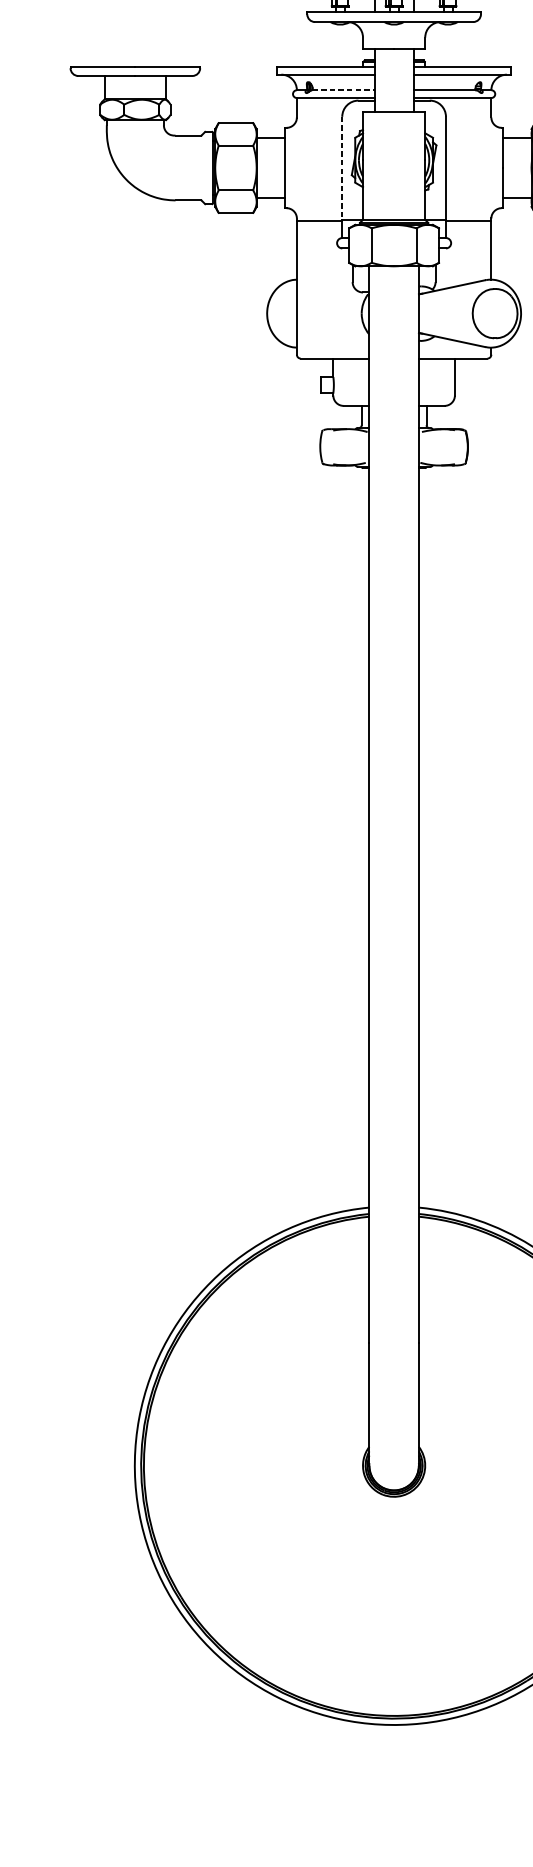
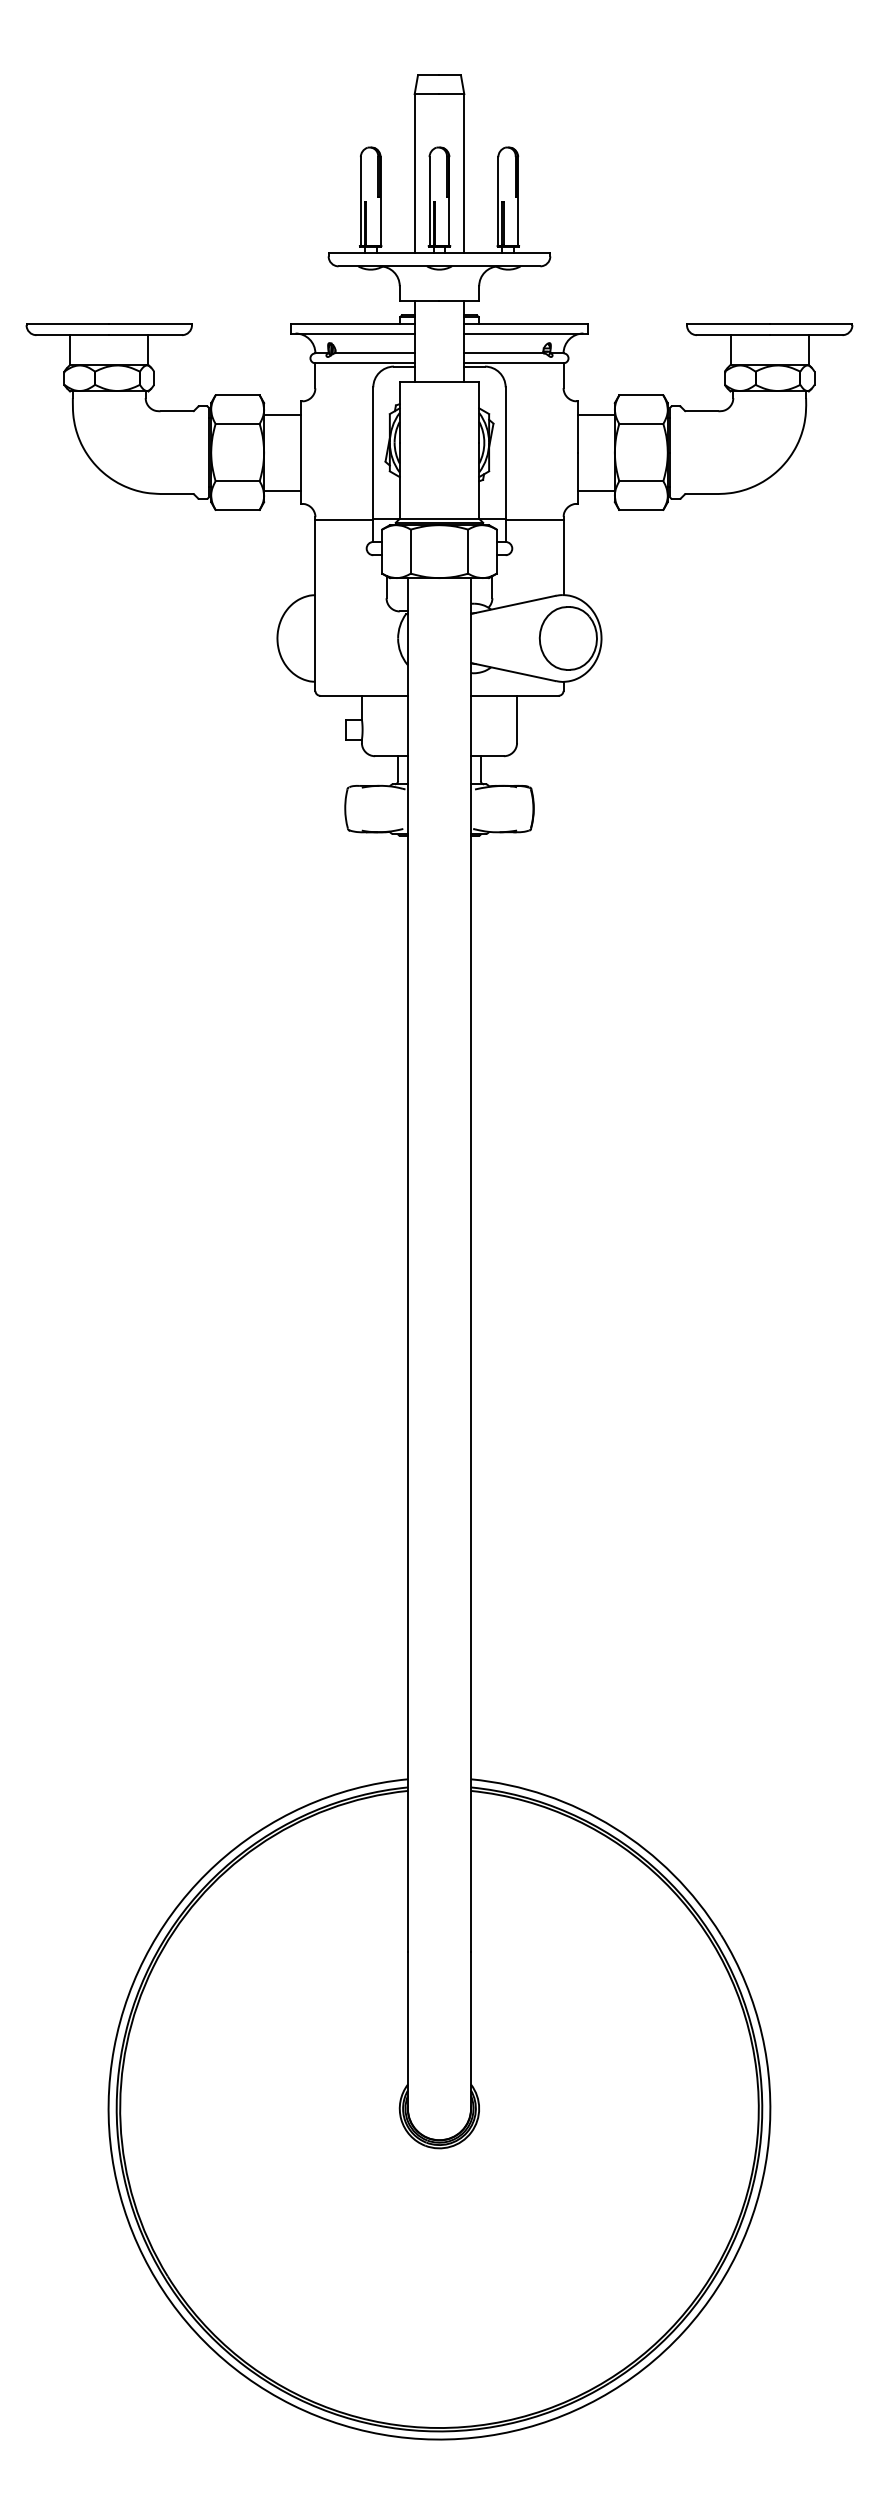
line: (343, 90) -> (374, 353), dashed -> solid
line: (342, 168) -> (373, 453), dashed -> solid

